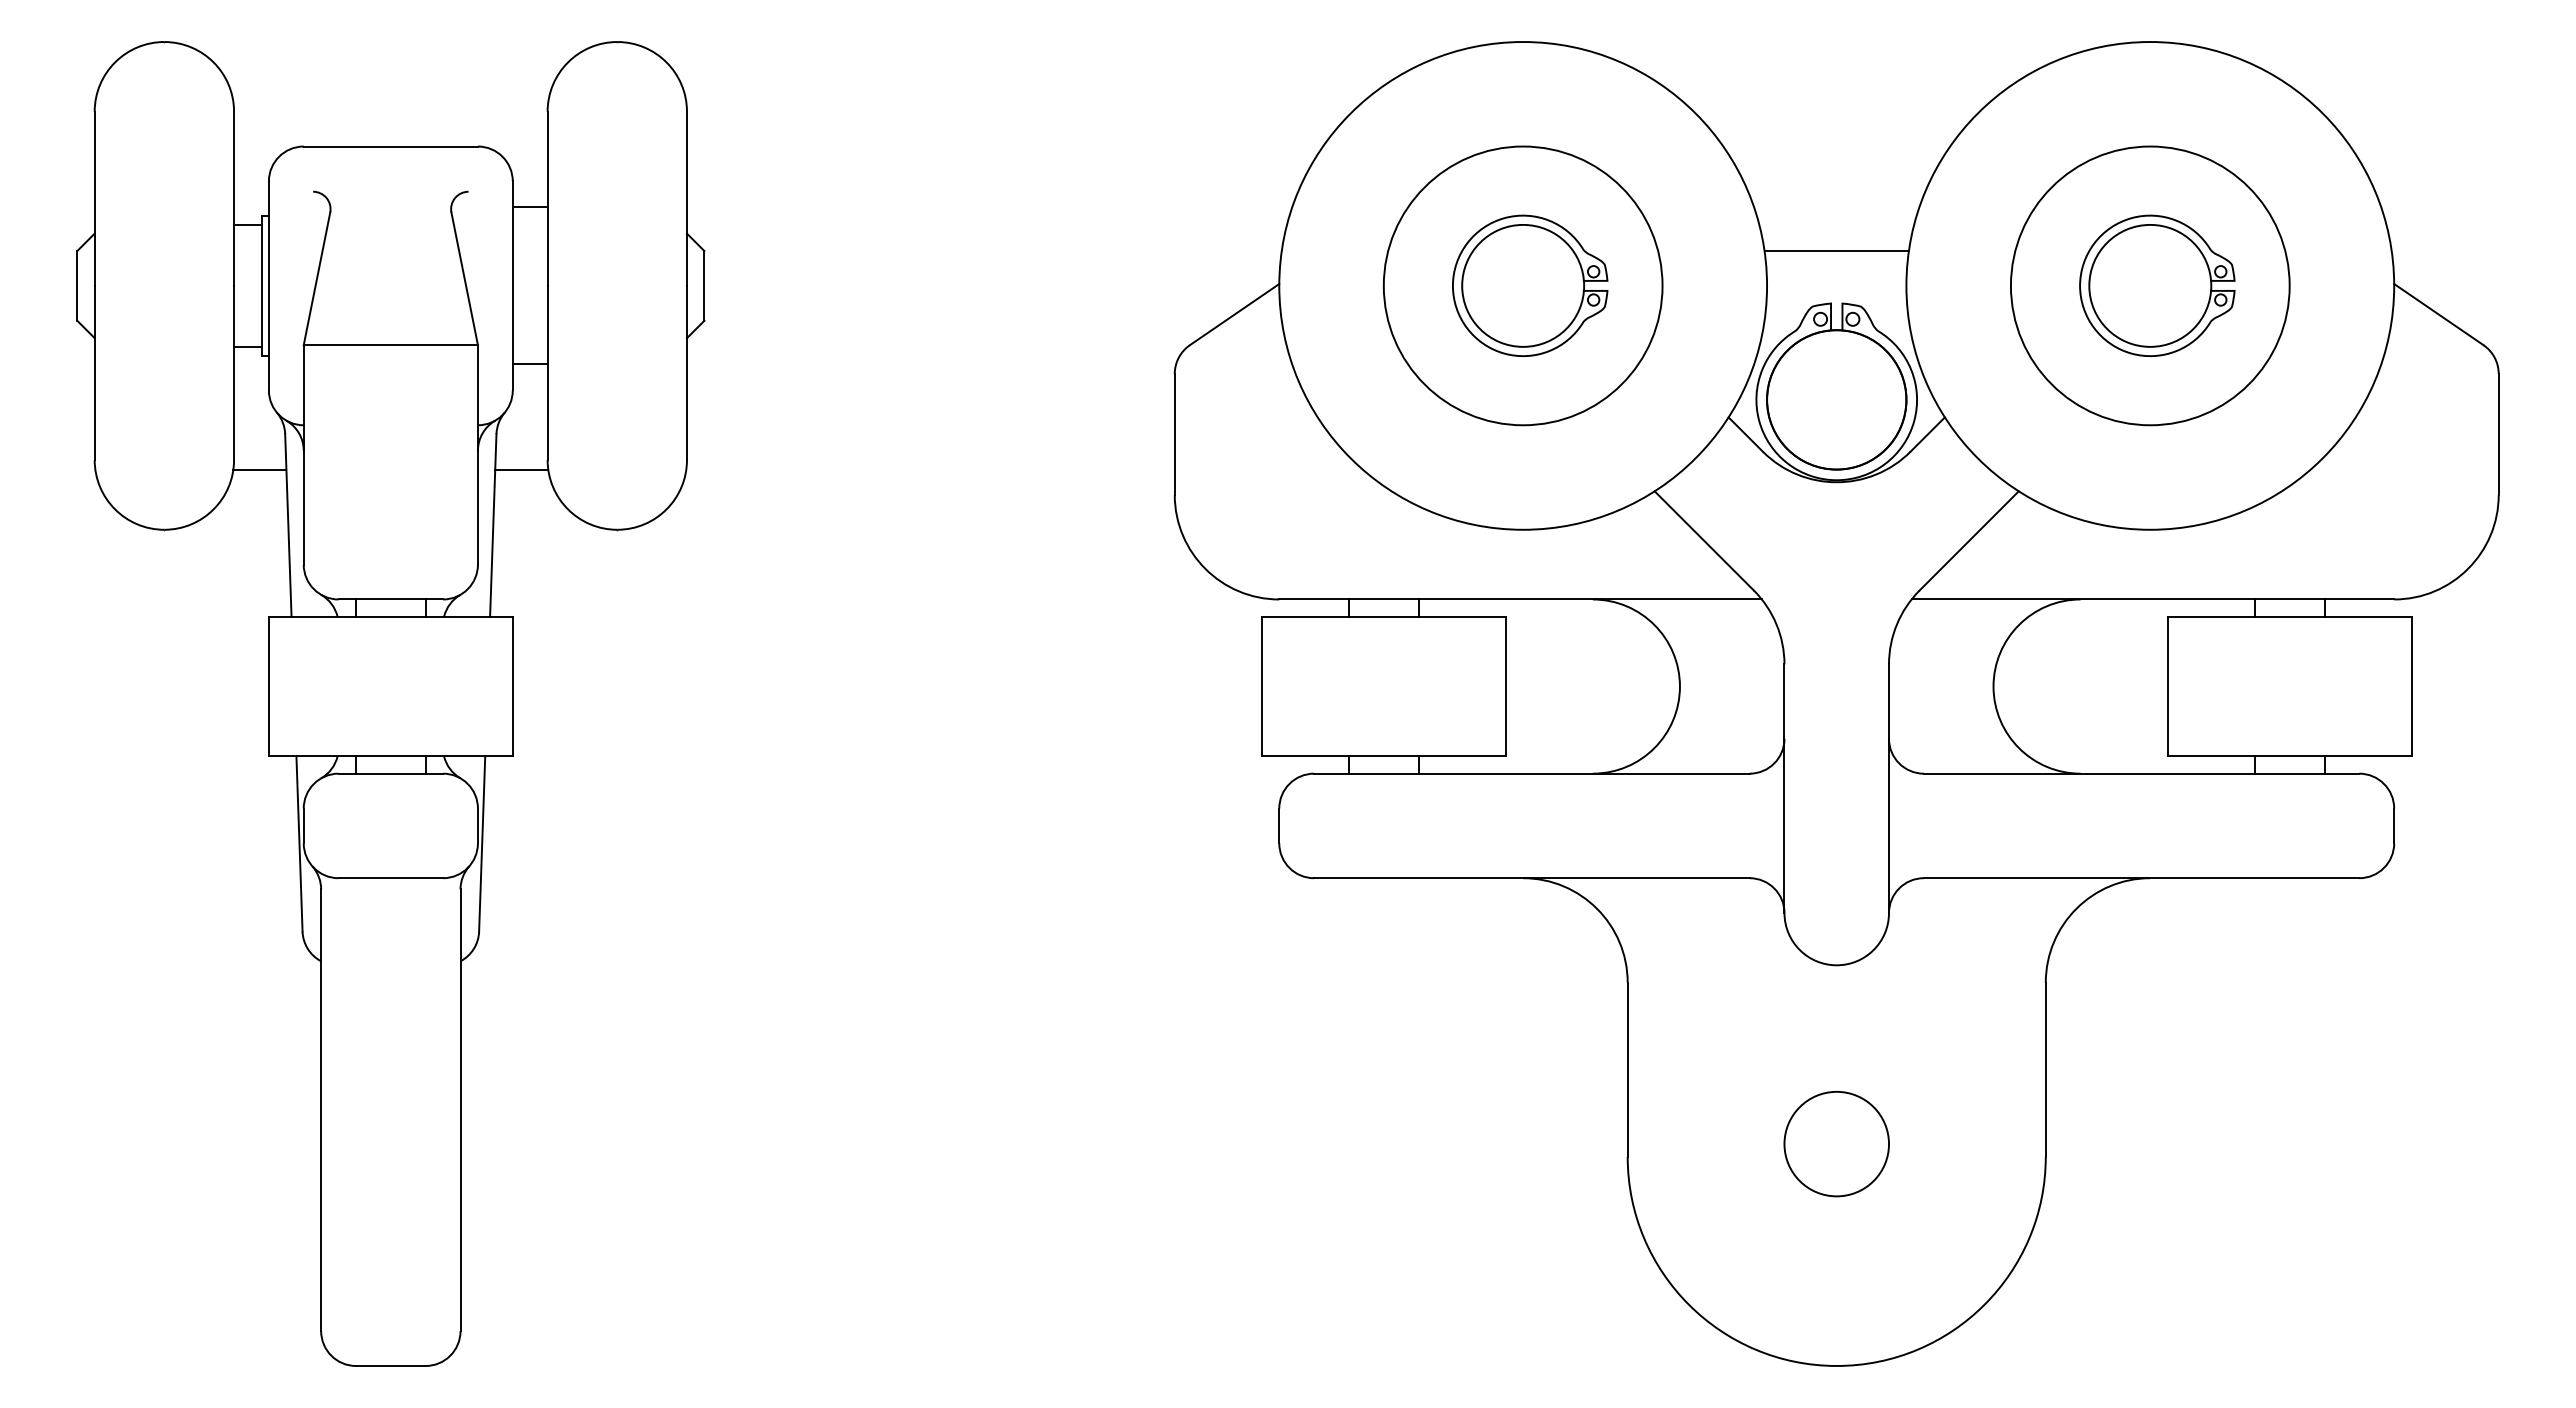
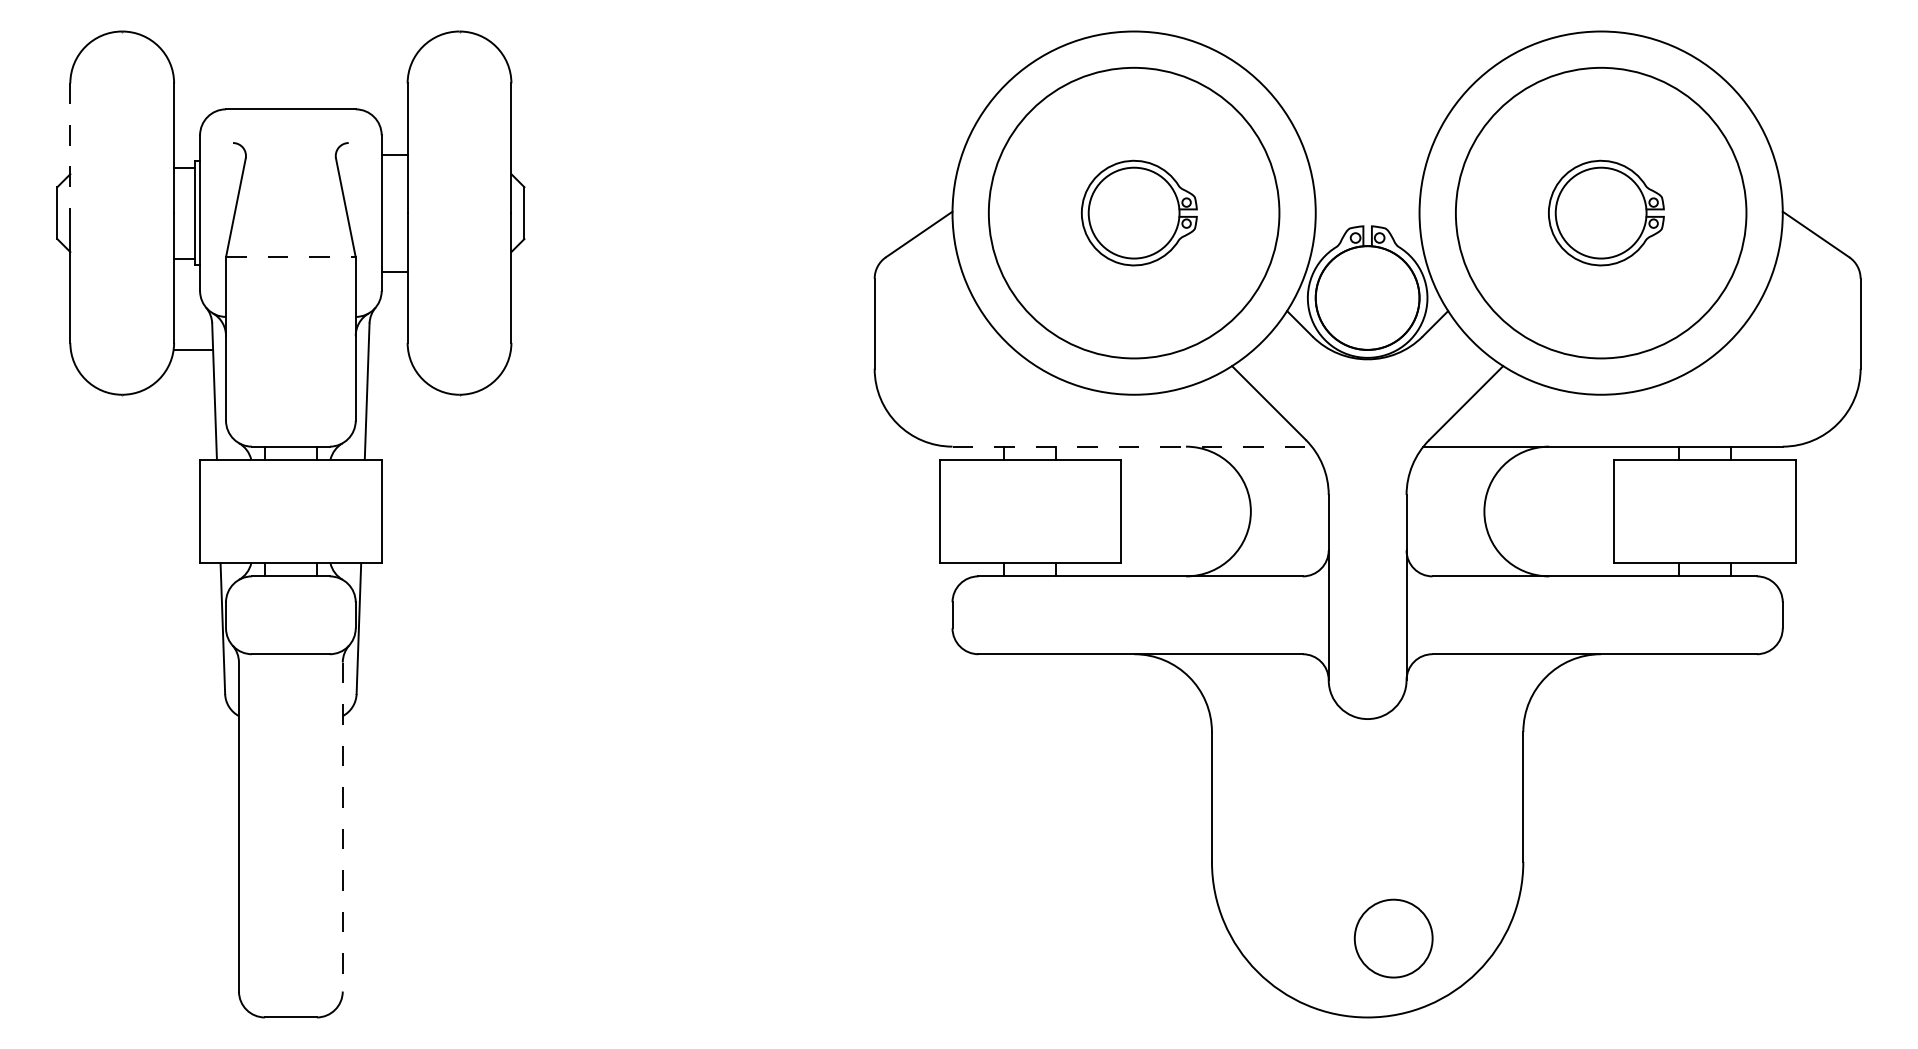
line: (94, 199) -> (70, 148), solid -> dashed
line: (1836, 251) -> (1367, 187), removed
circle: (1522, 285) -> (1133, 212), size x1.4
circle: (2149, 285) -> (1600, 212), size x1.4
line: (391, 345) -> (291, 257), solid -> dashed
line: (521, 469) -> (388, 349), removed
line: (1521, 599) -> (1132, 446), solid -> dashed
line: (460, 1110) -> (342, 827), solid -> dashed
circle: (1836, 1144) -> (1393, 938), moved

